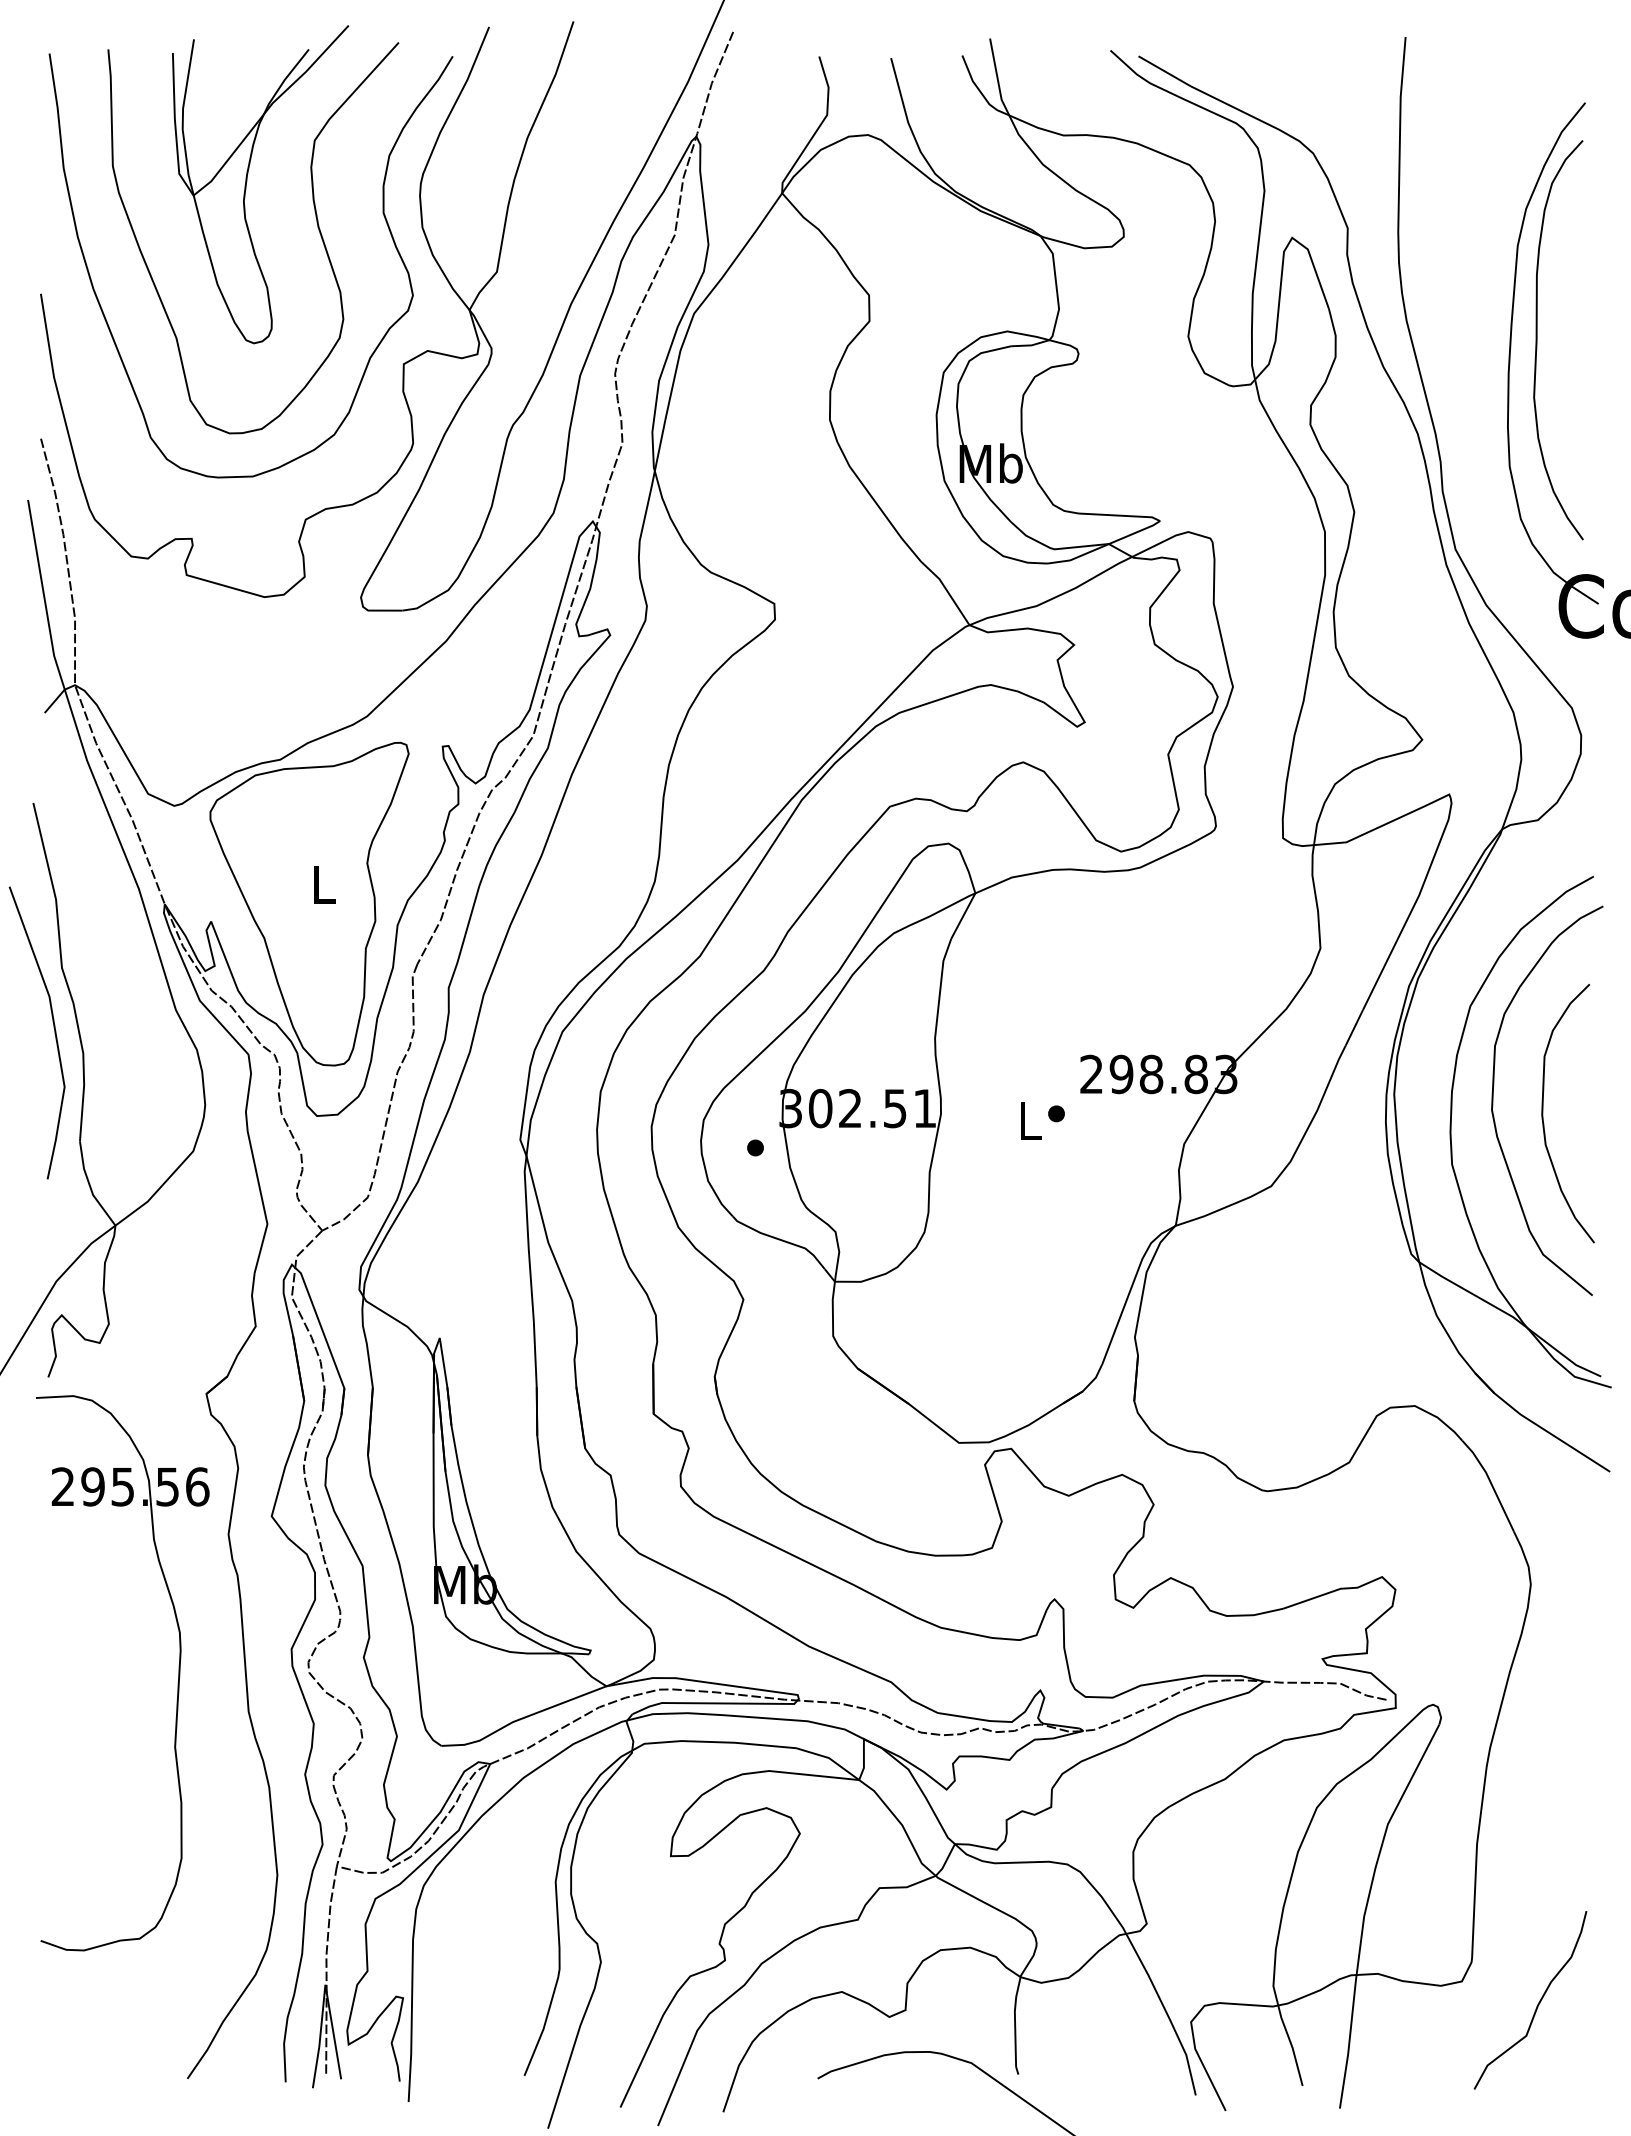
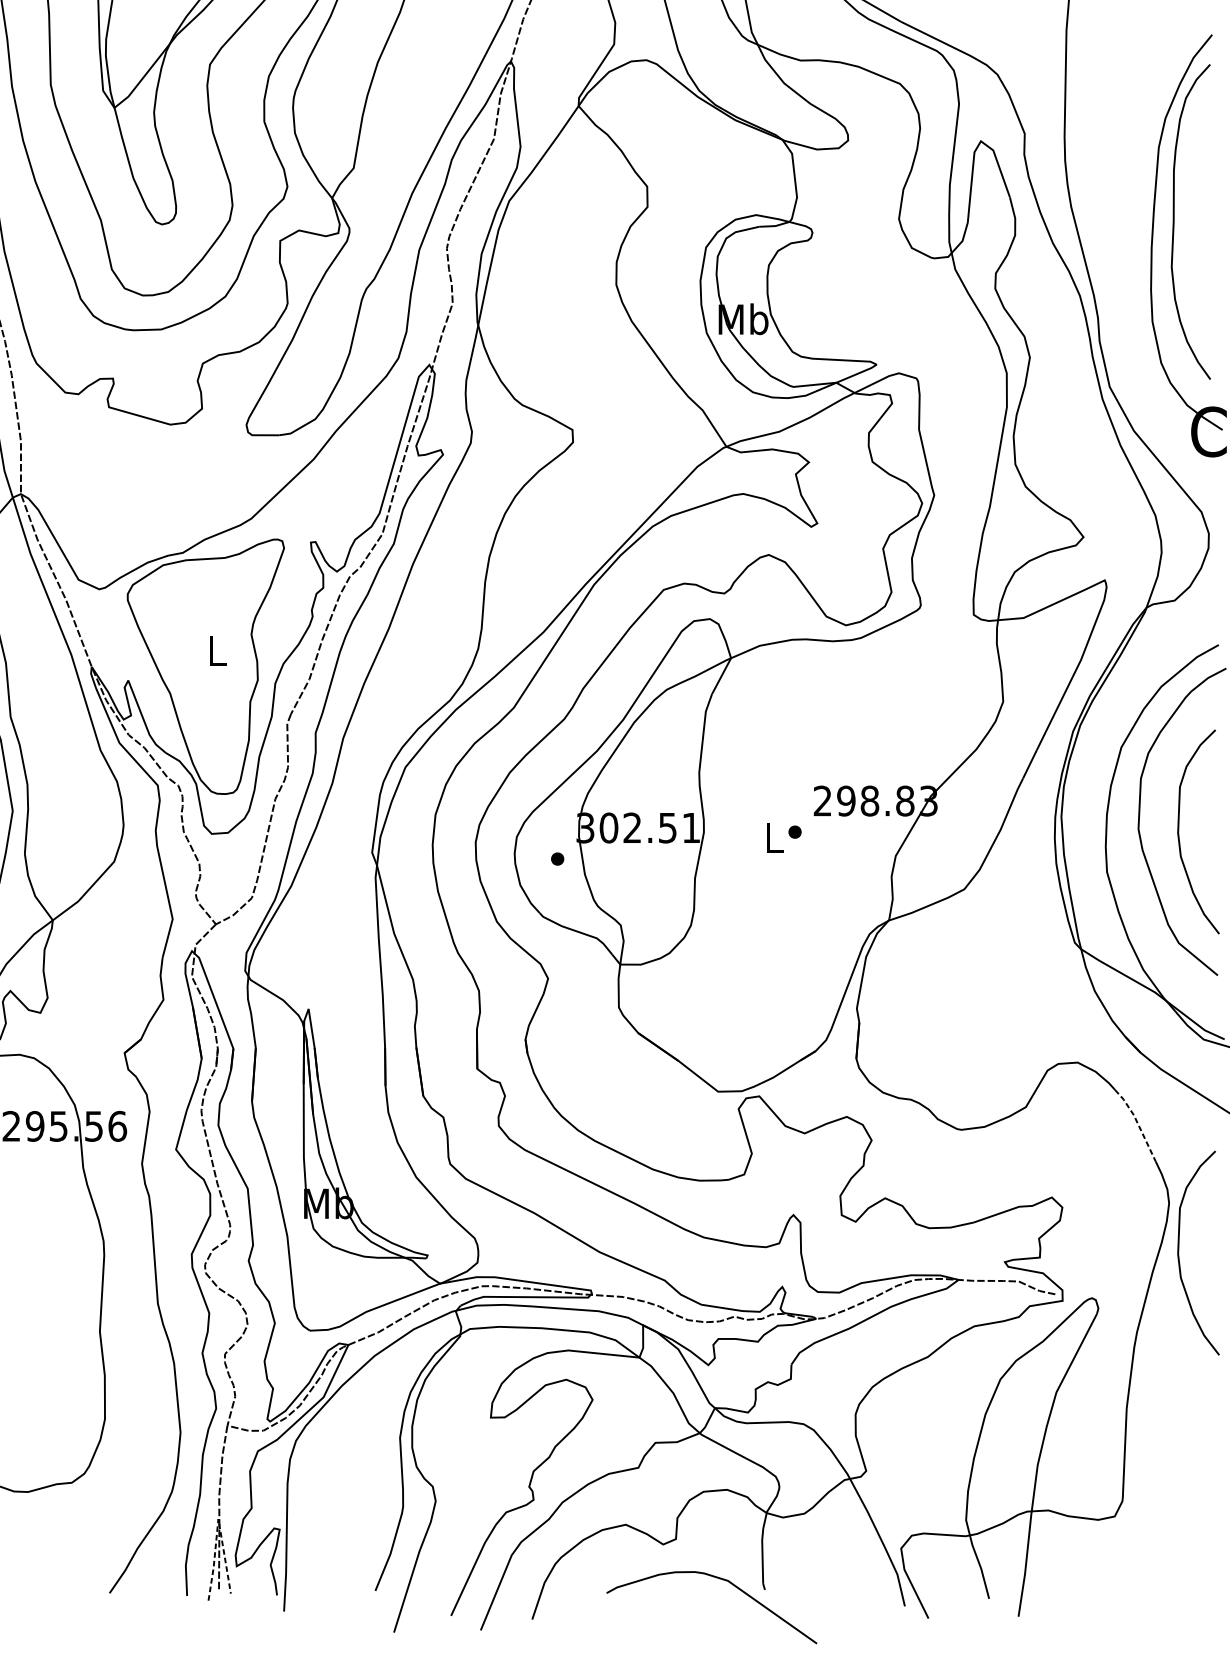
line: (1491, 1483) -> (1138, 1123), solid -> dashed
curve: (1543, 1647) -> (1179, 1253), added
line: (325, 1988) -> (218, 1522), solid -> dashed
curve: (1537, 2004) -> (1174, 1534), removed

